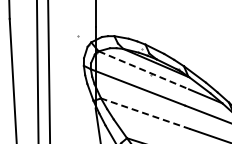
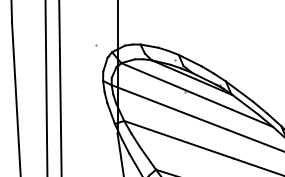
line: (143, 70) -> (176, 86), dashed -> solid
line: (145, 113) -> (178, 139), dashed -> solid

